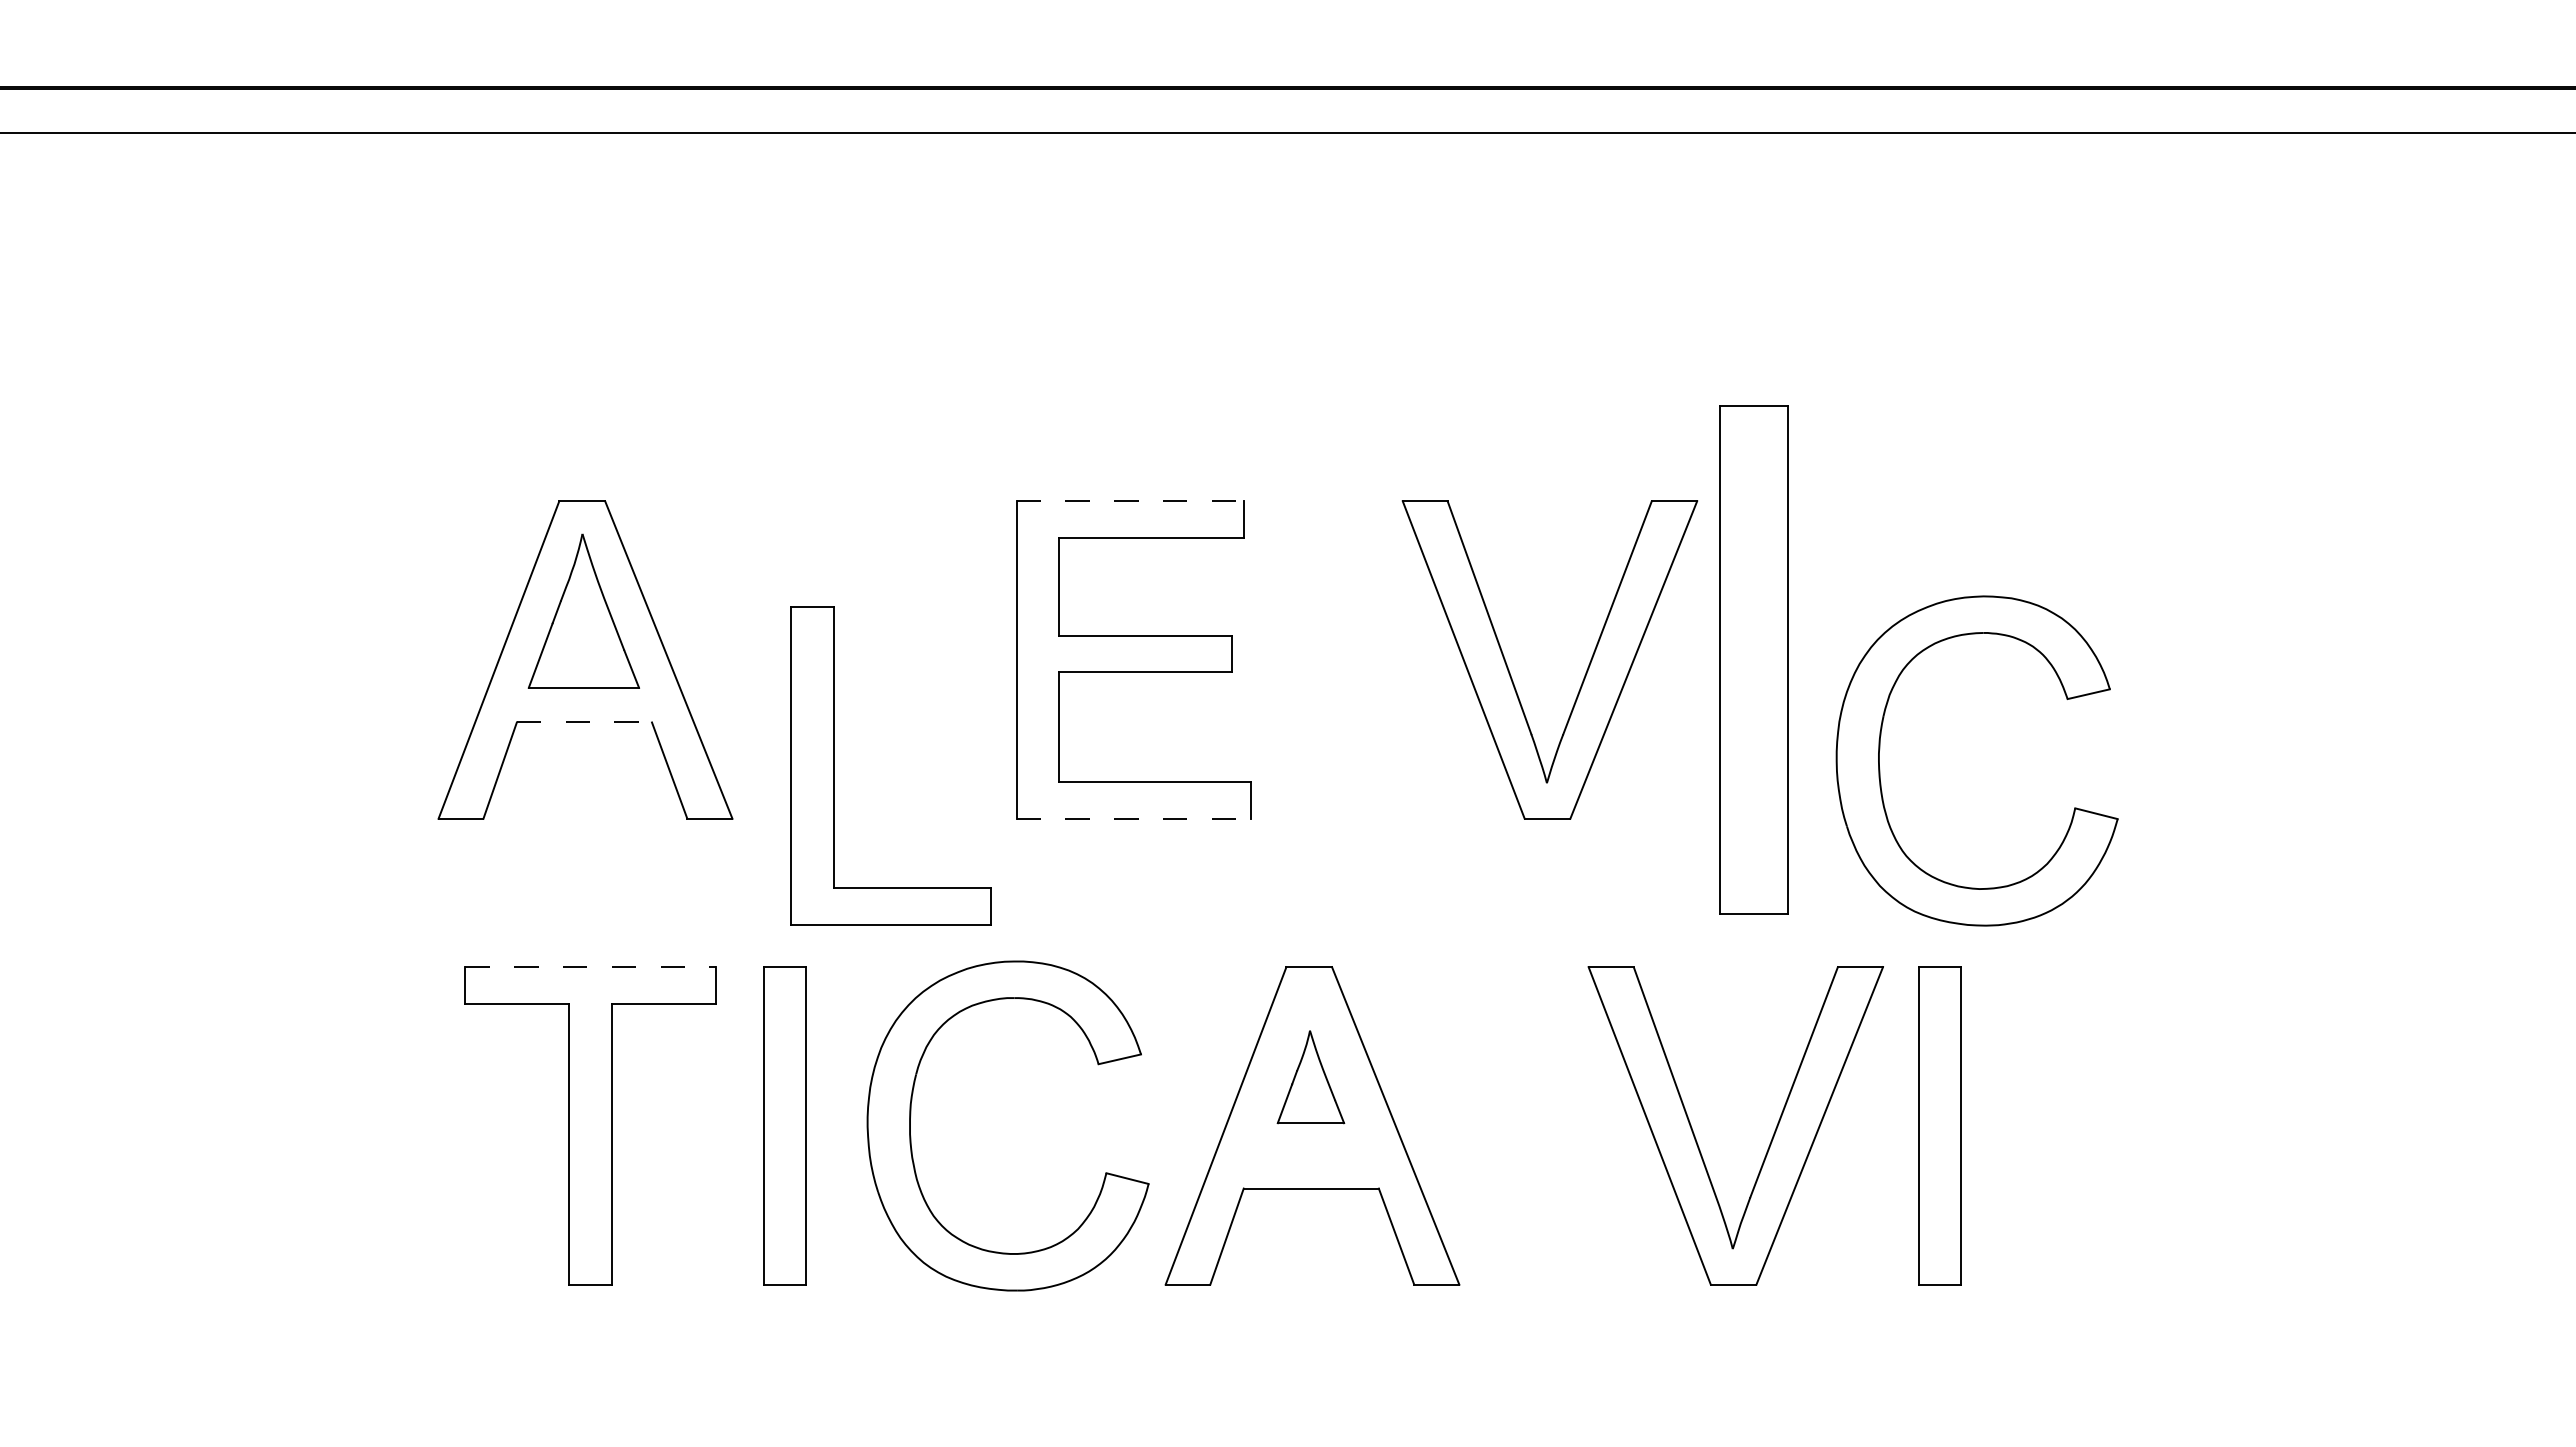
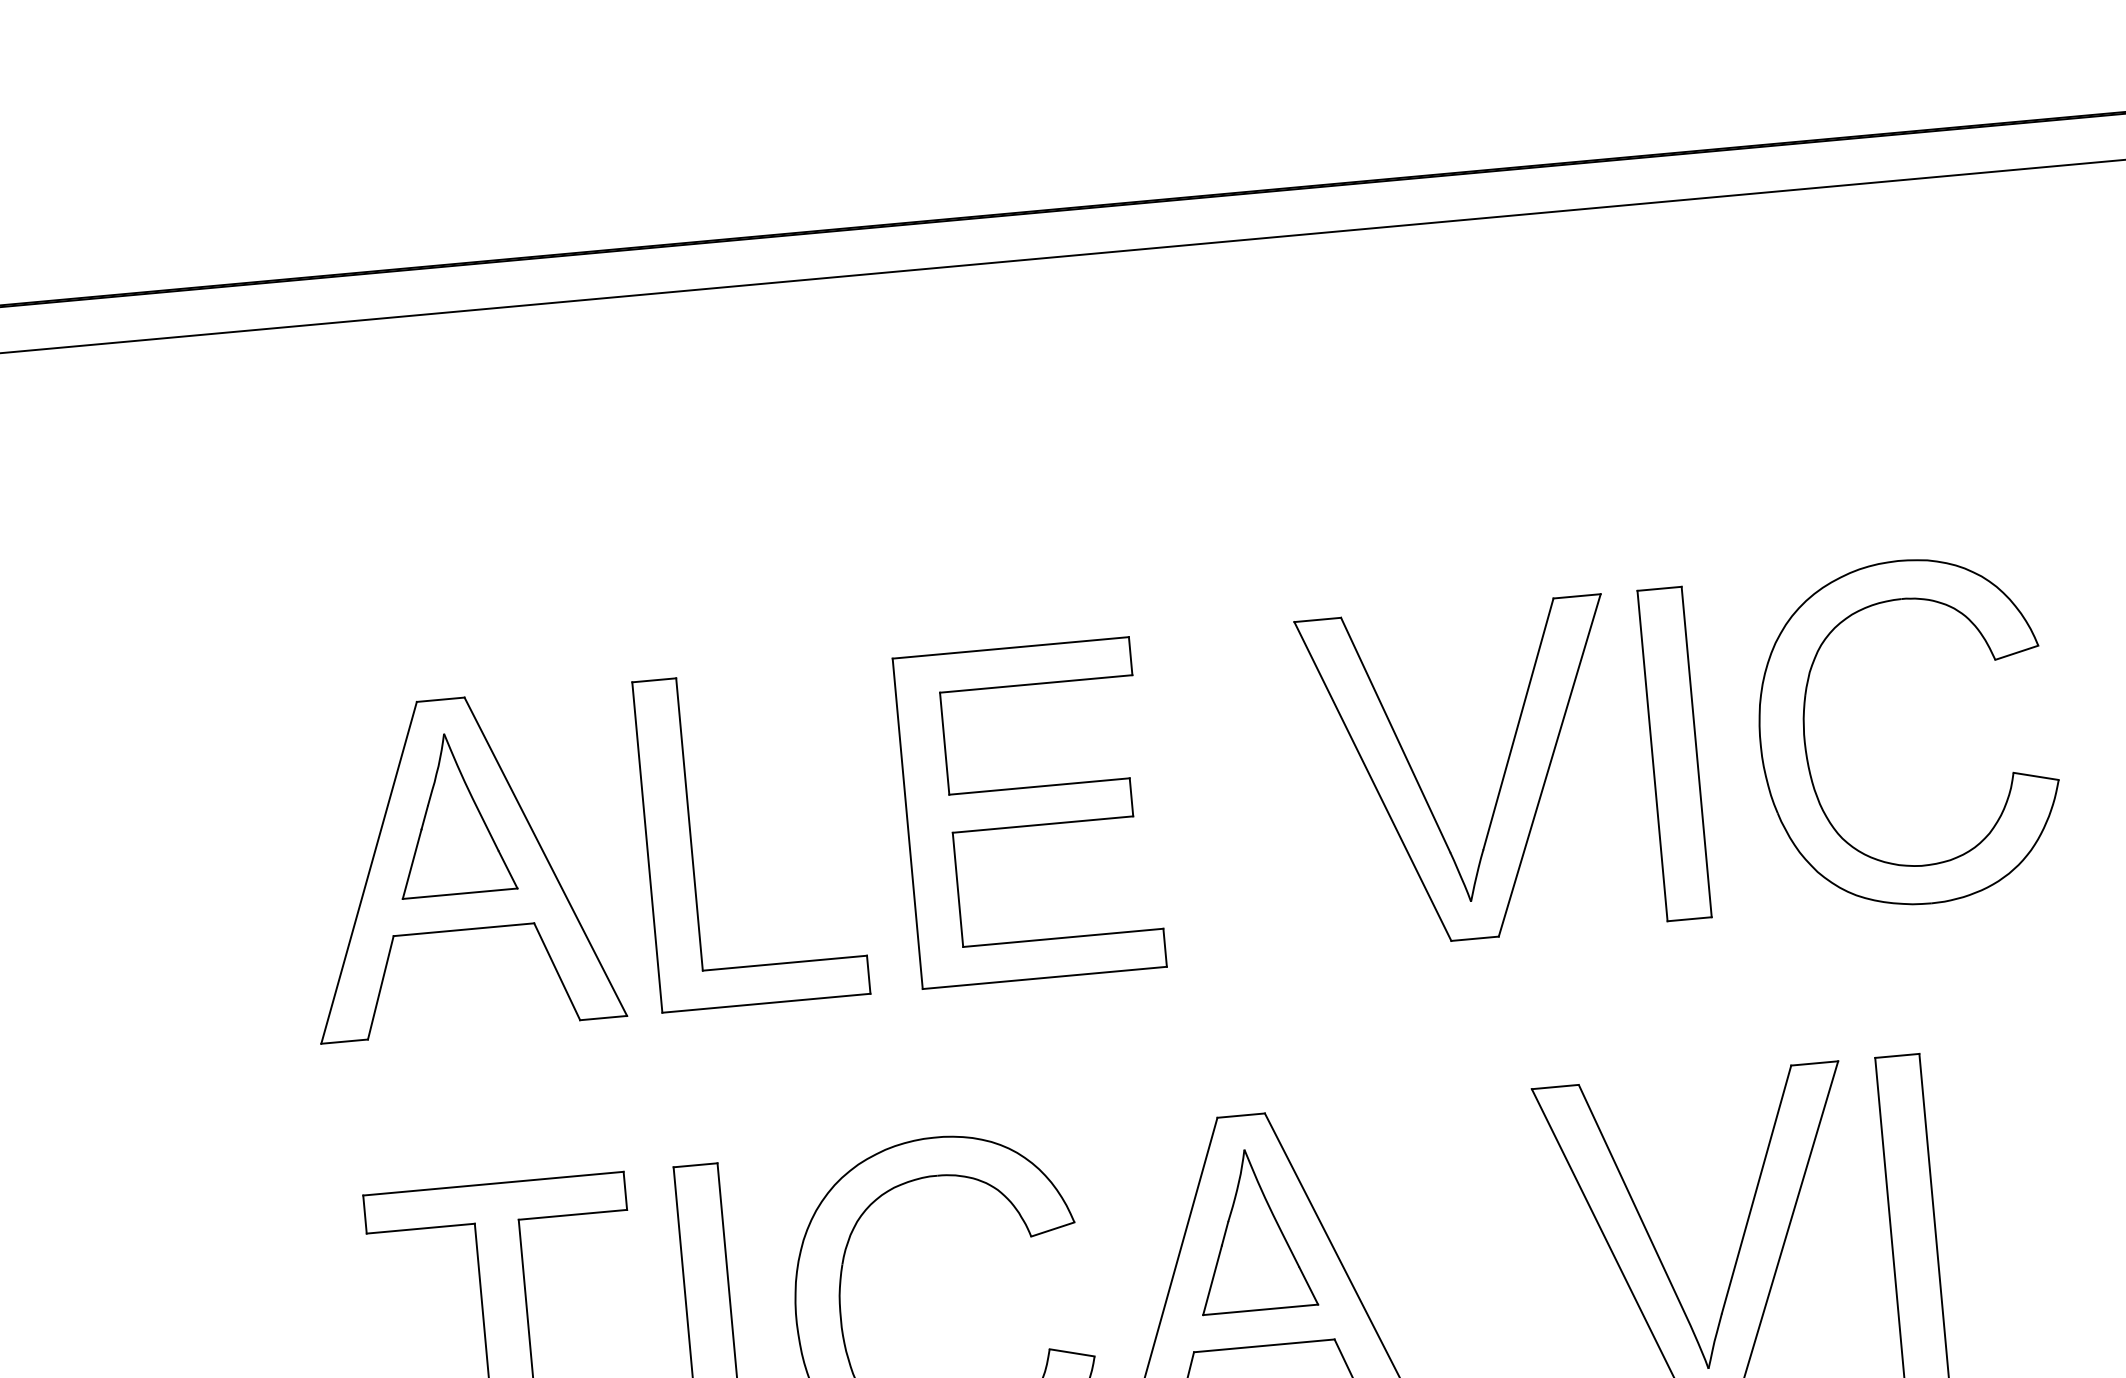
line: (1130, 501) -> (1011, 648), dashed -> solid
part: (1753, 659) -> (1674, 753), size x0.62
line: (584, 722) -> (464, 929), dashed -> solid
part: (834, 765) -> (692, 842), moved
part: (1880, 769) -> (1807, 750), moved
line: (1134, 818) -> (1045, 977), dashed -> solid
line: (591, 967) -> (494, 1183), dashed -> solid
part: (1310, 1076) -> (1252, 1229), size x1.67

